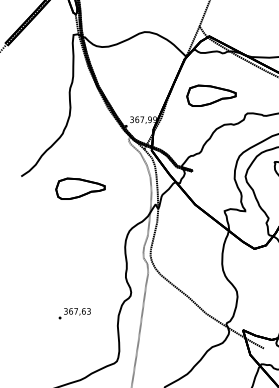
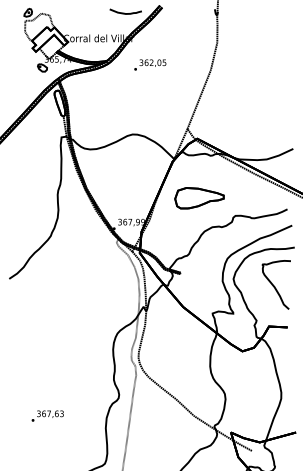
part: (80, 189) -> (68, 291), removed
text: (74, 313) -> (47, 415), moved

